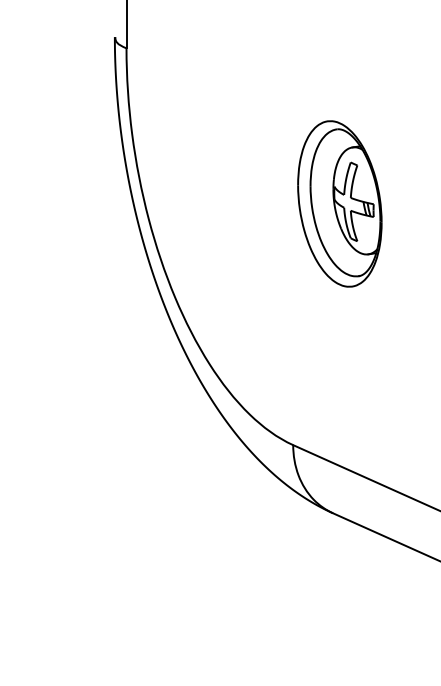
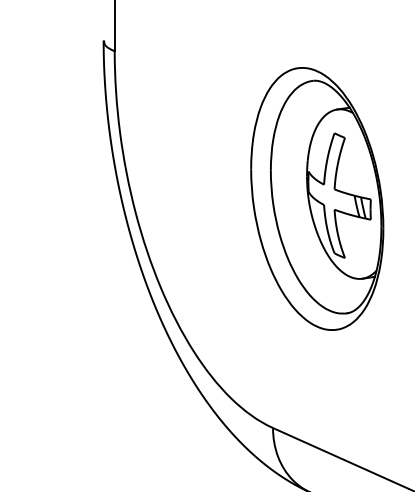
part: (339, 203) -> (316, 198), size x1.67

